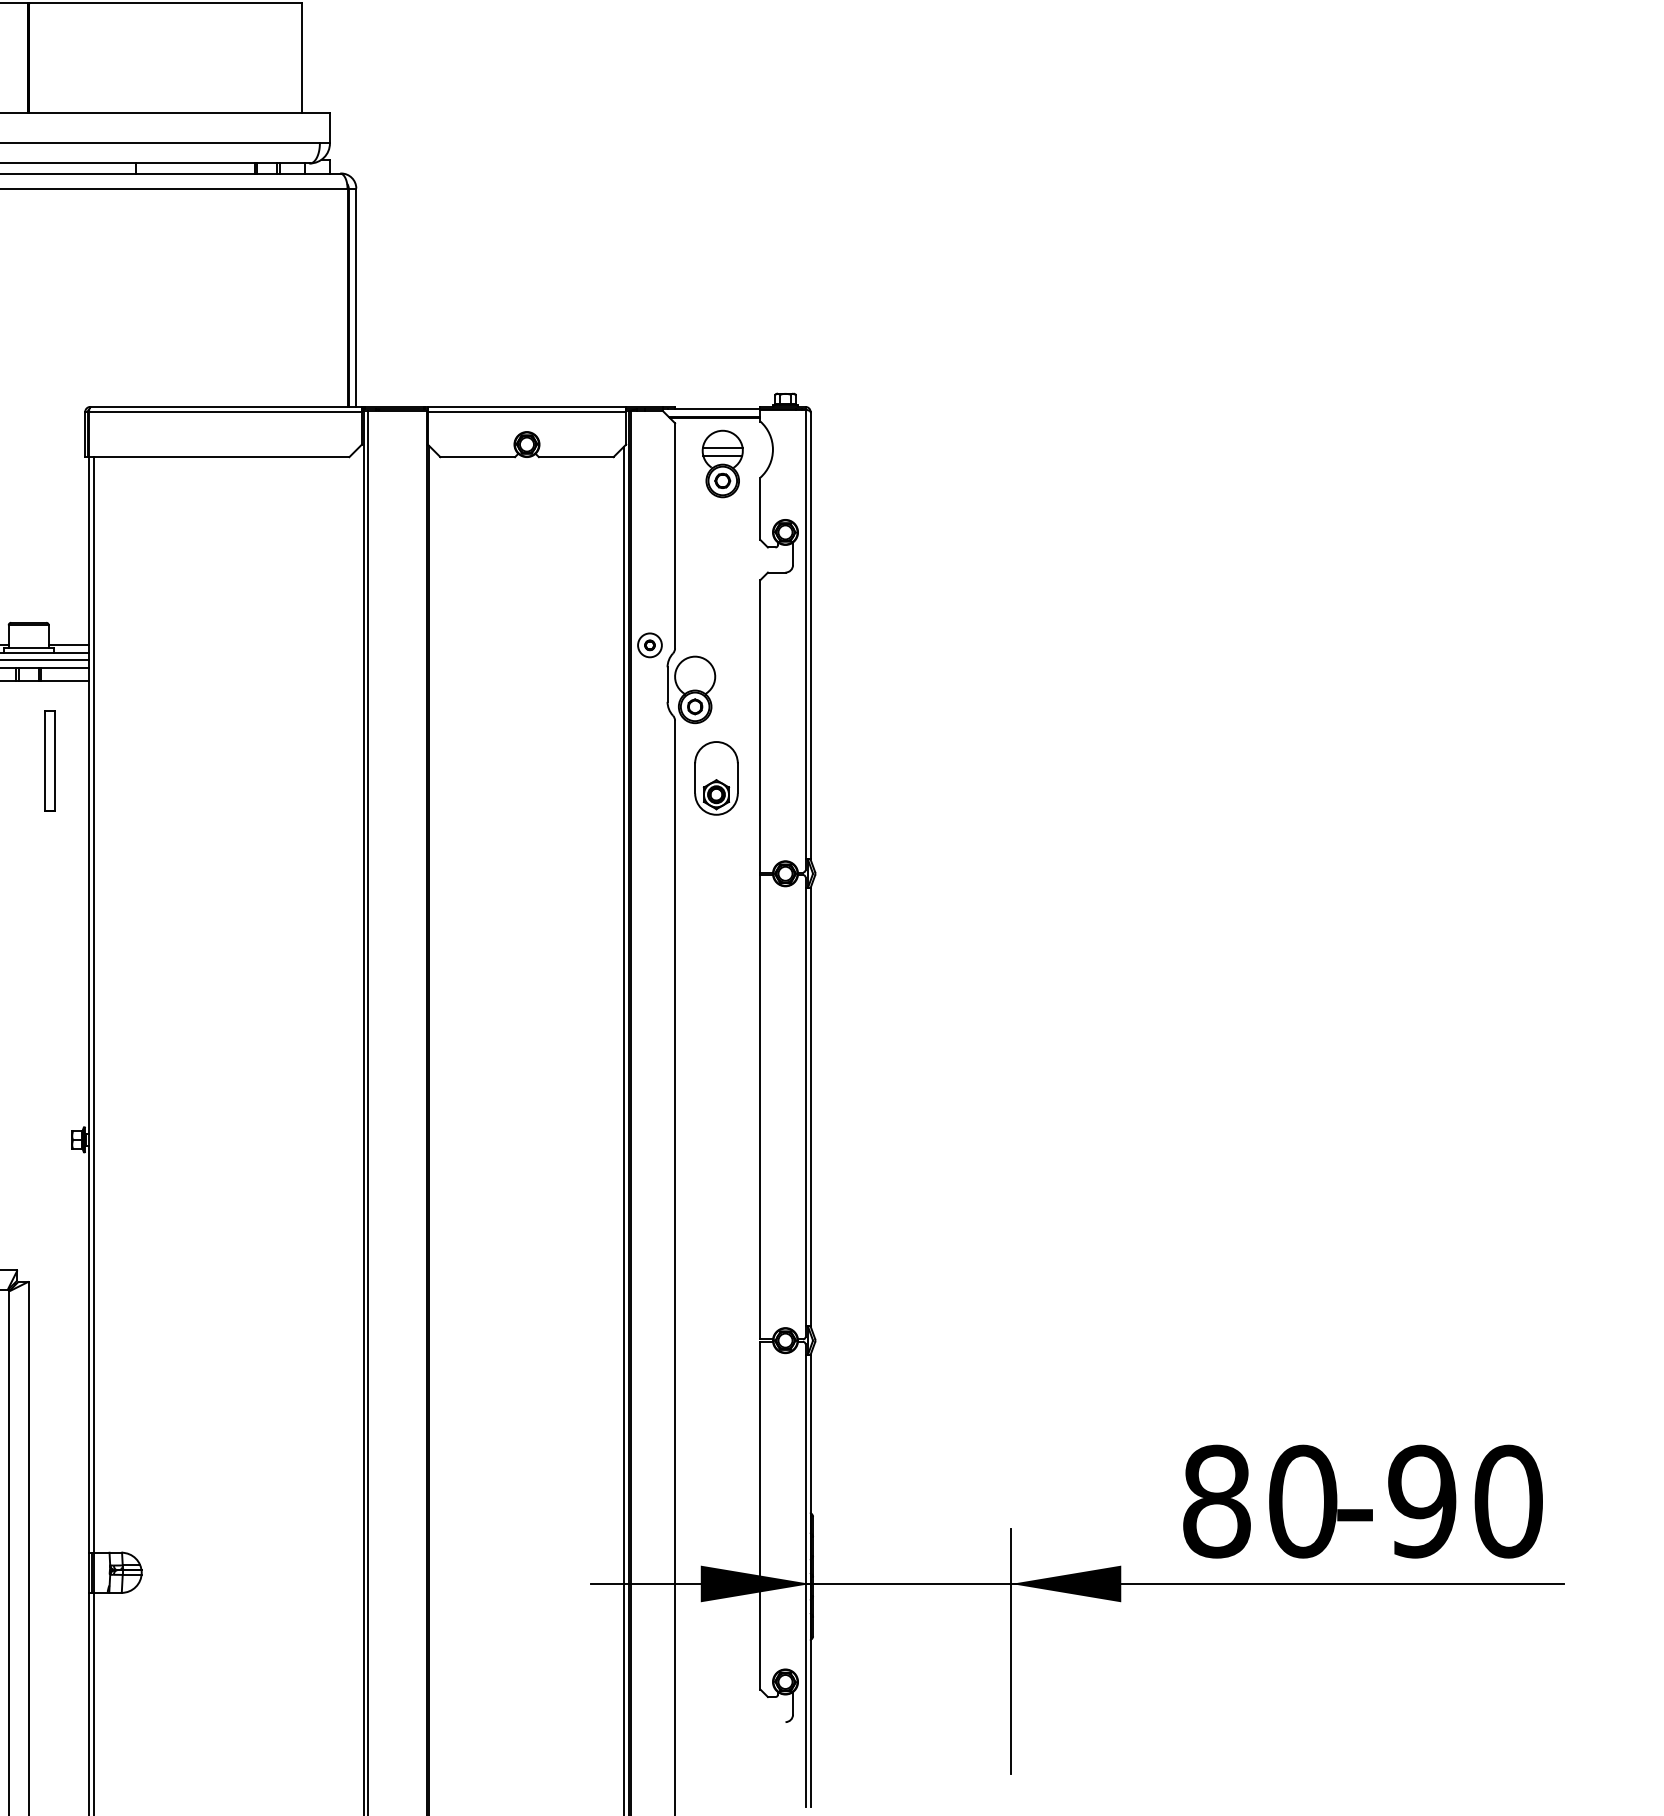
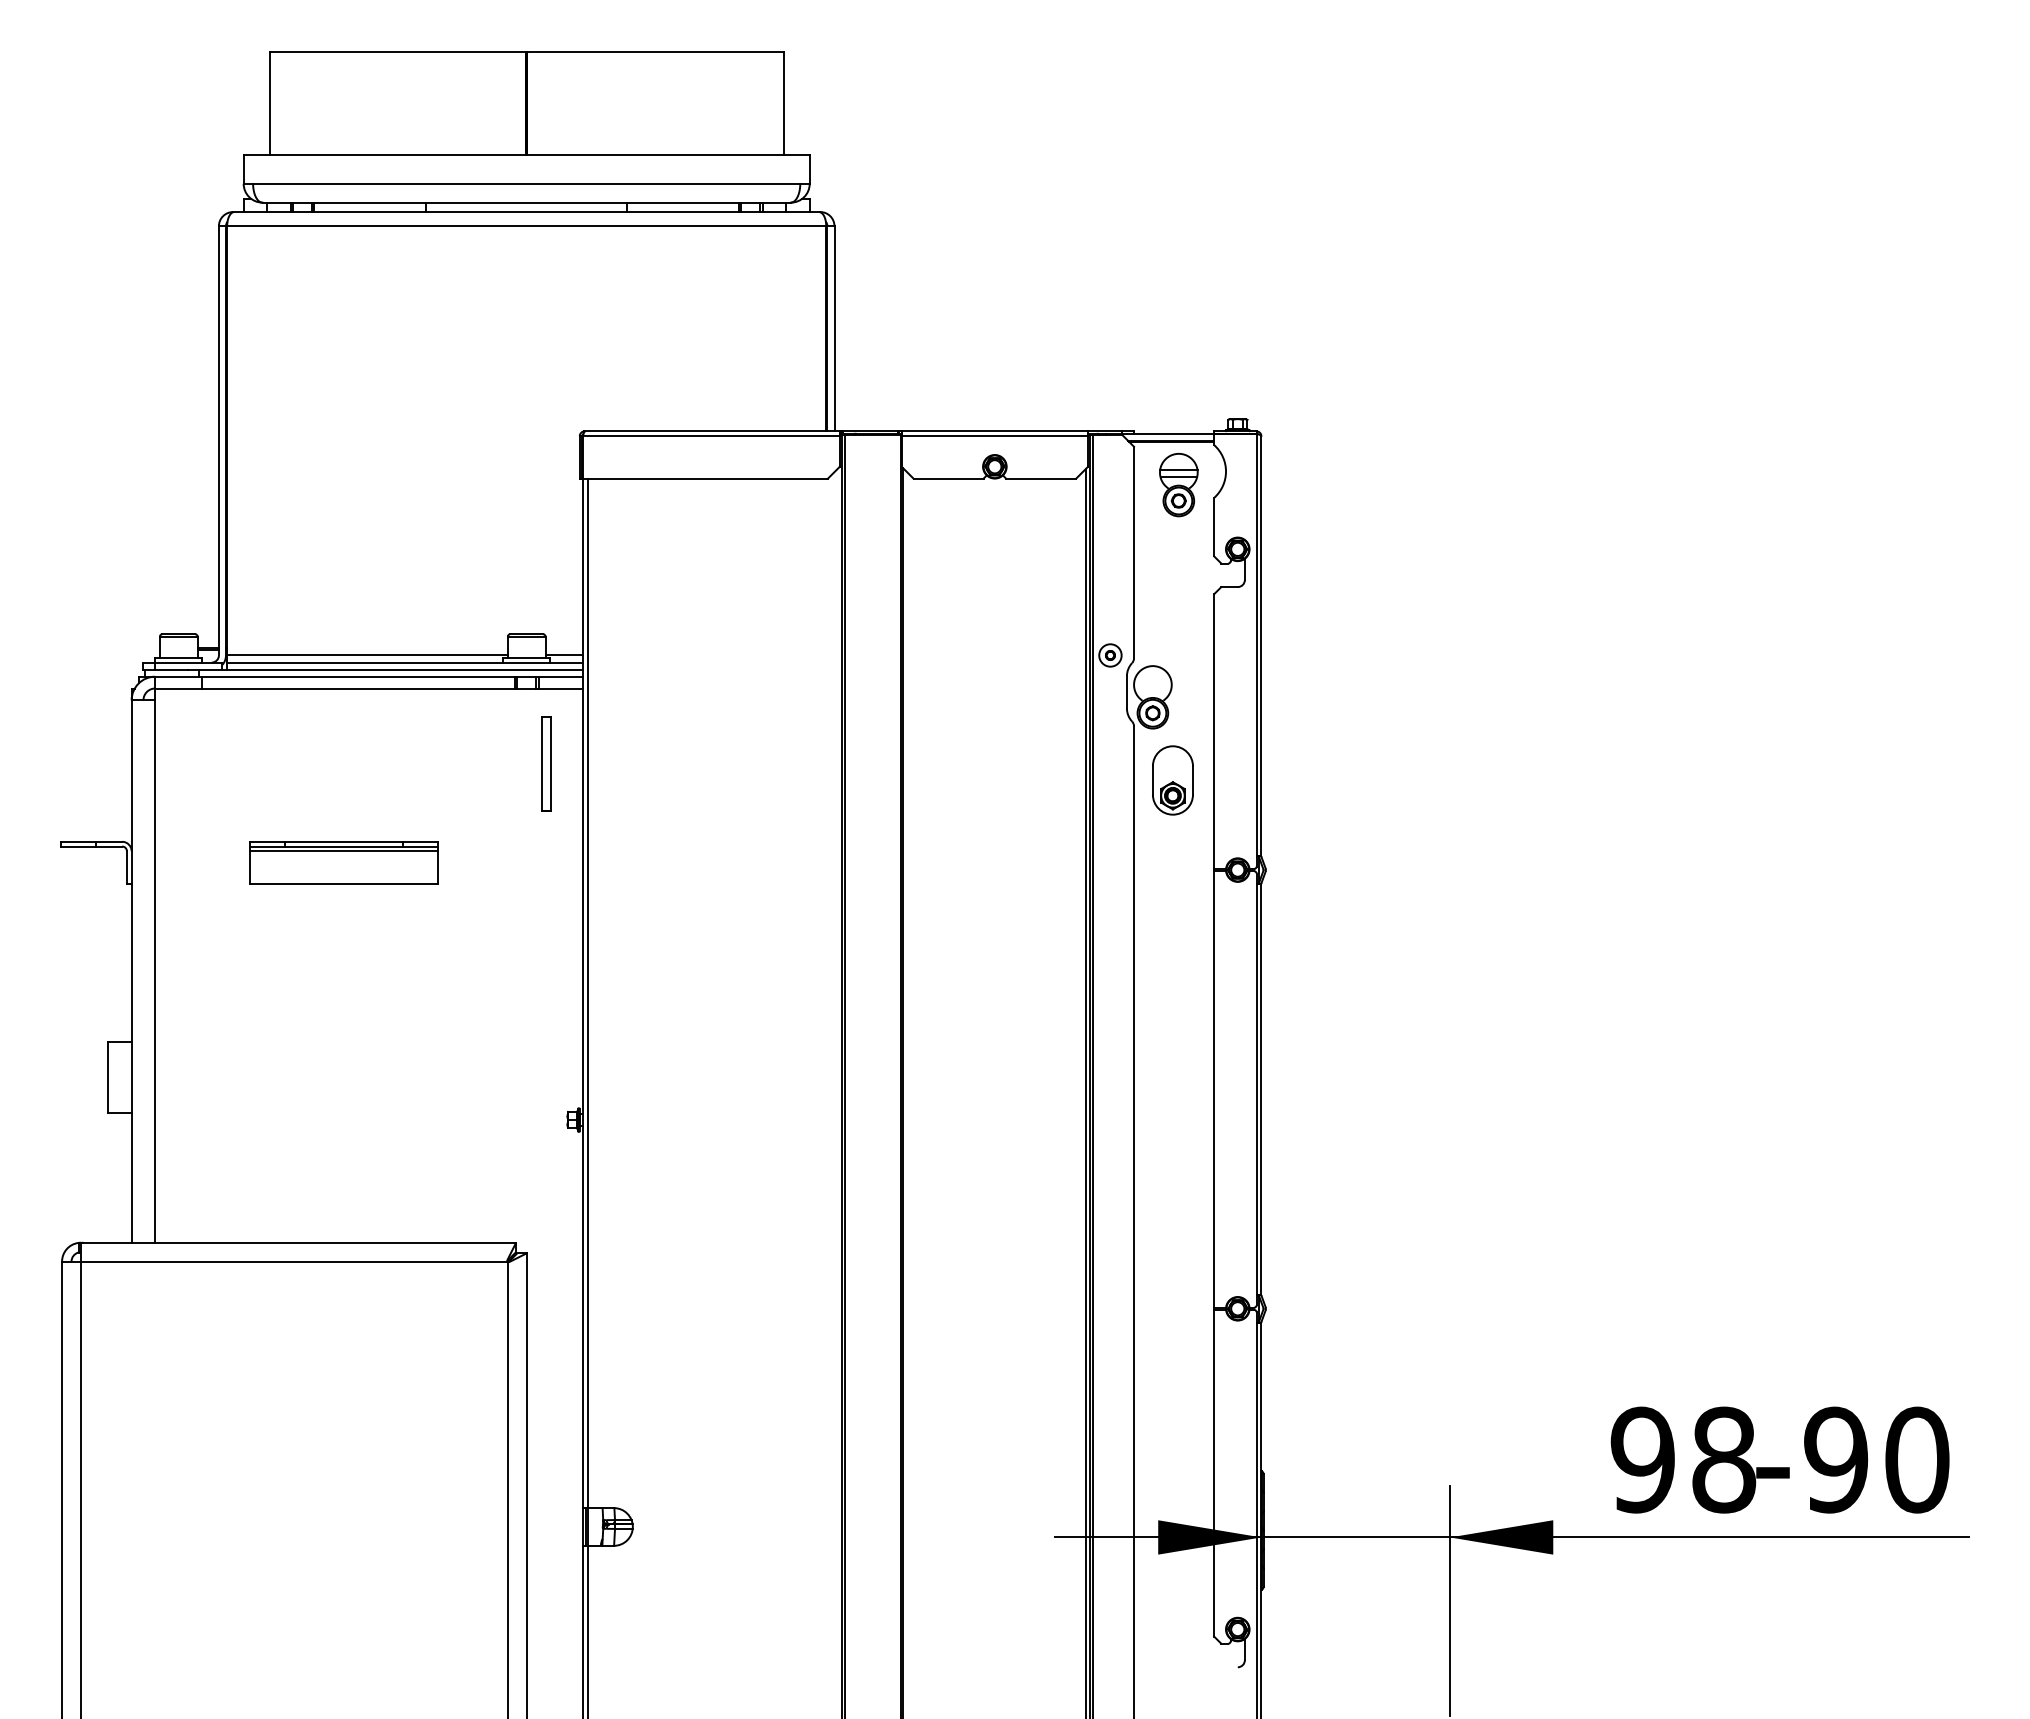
text: (1259, 1501) -> (1683, 1459), 80 -> 98

